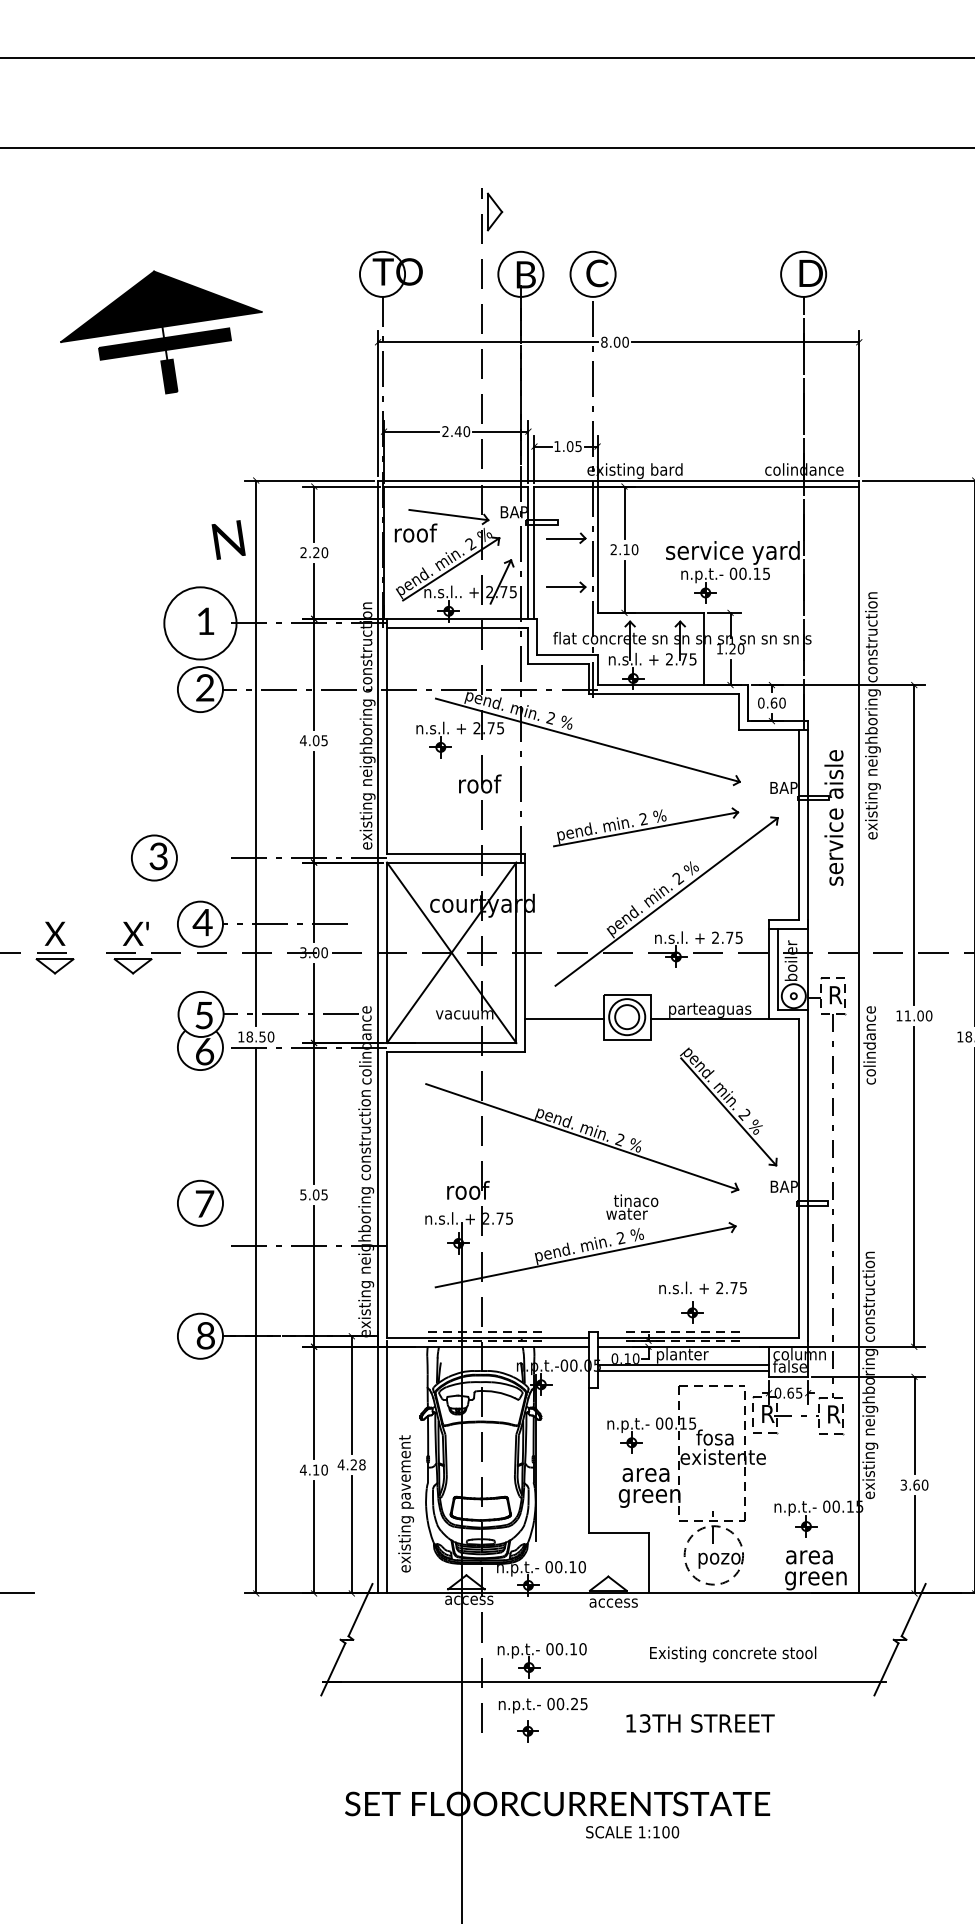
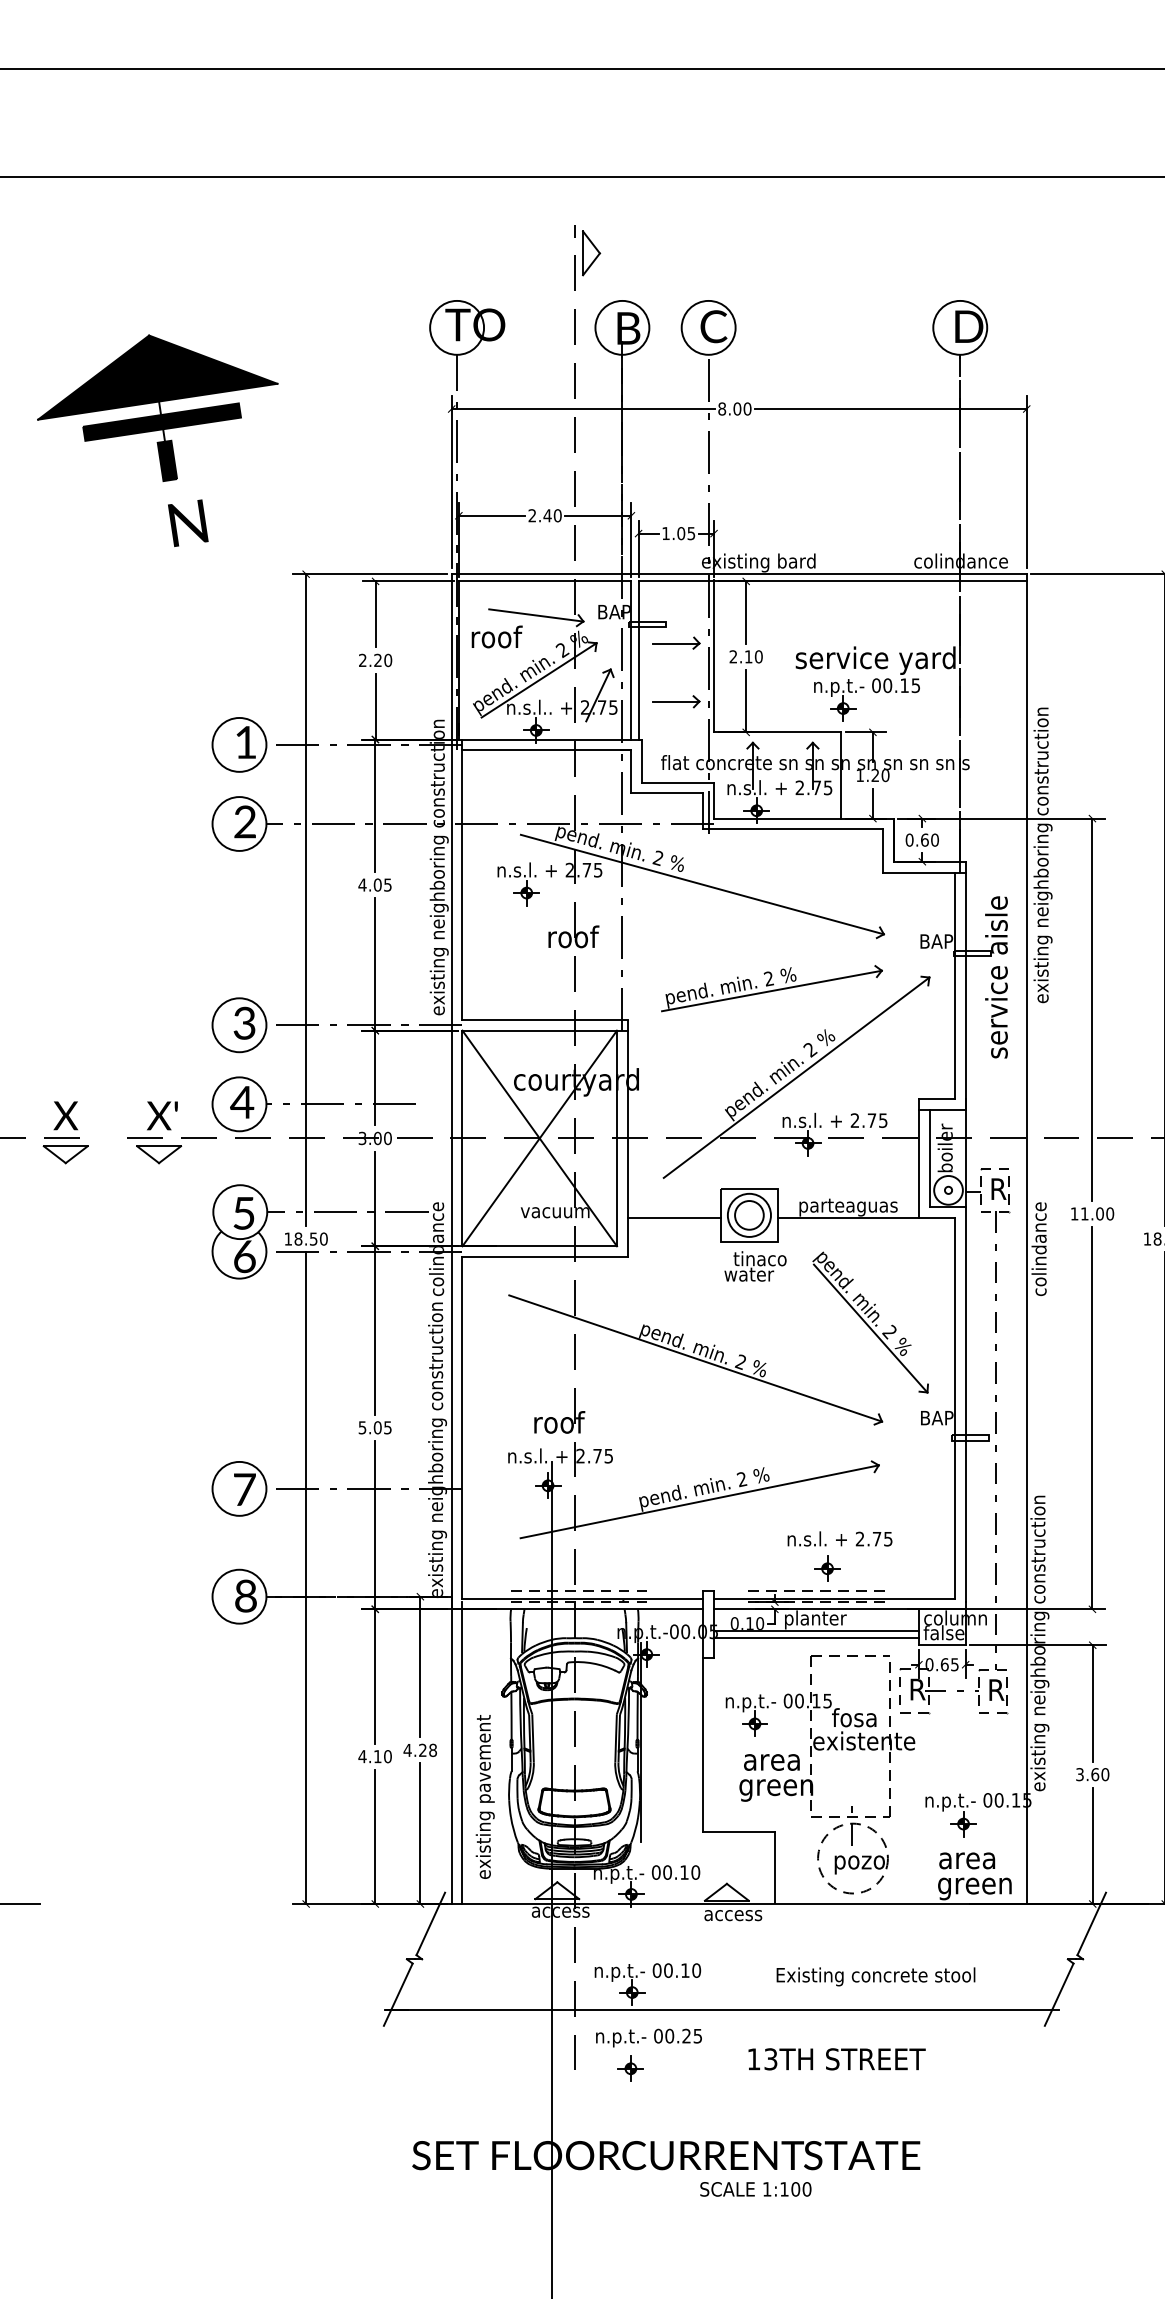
part: (161, 331) -> (157, 407), moved
text: (228, 539) -> (188, 522), moved
circle: (200, 623) -> (239, 744), size x0.62
part: (154, 858) -> (239, 1025), moved
part: (200, 1203) -> (239, 1488), moved
text: (632, 1207) -> (755, 1266), moved

